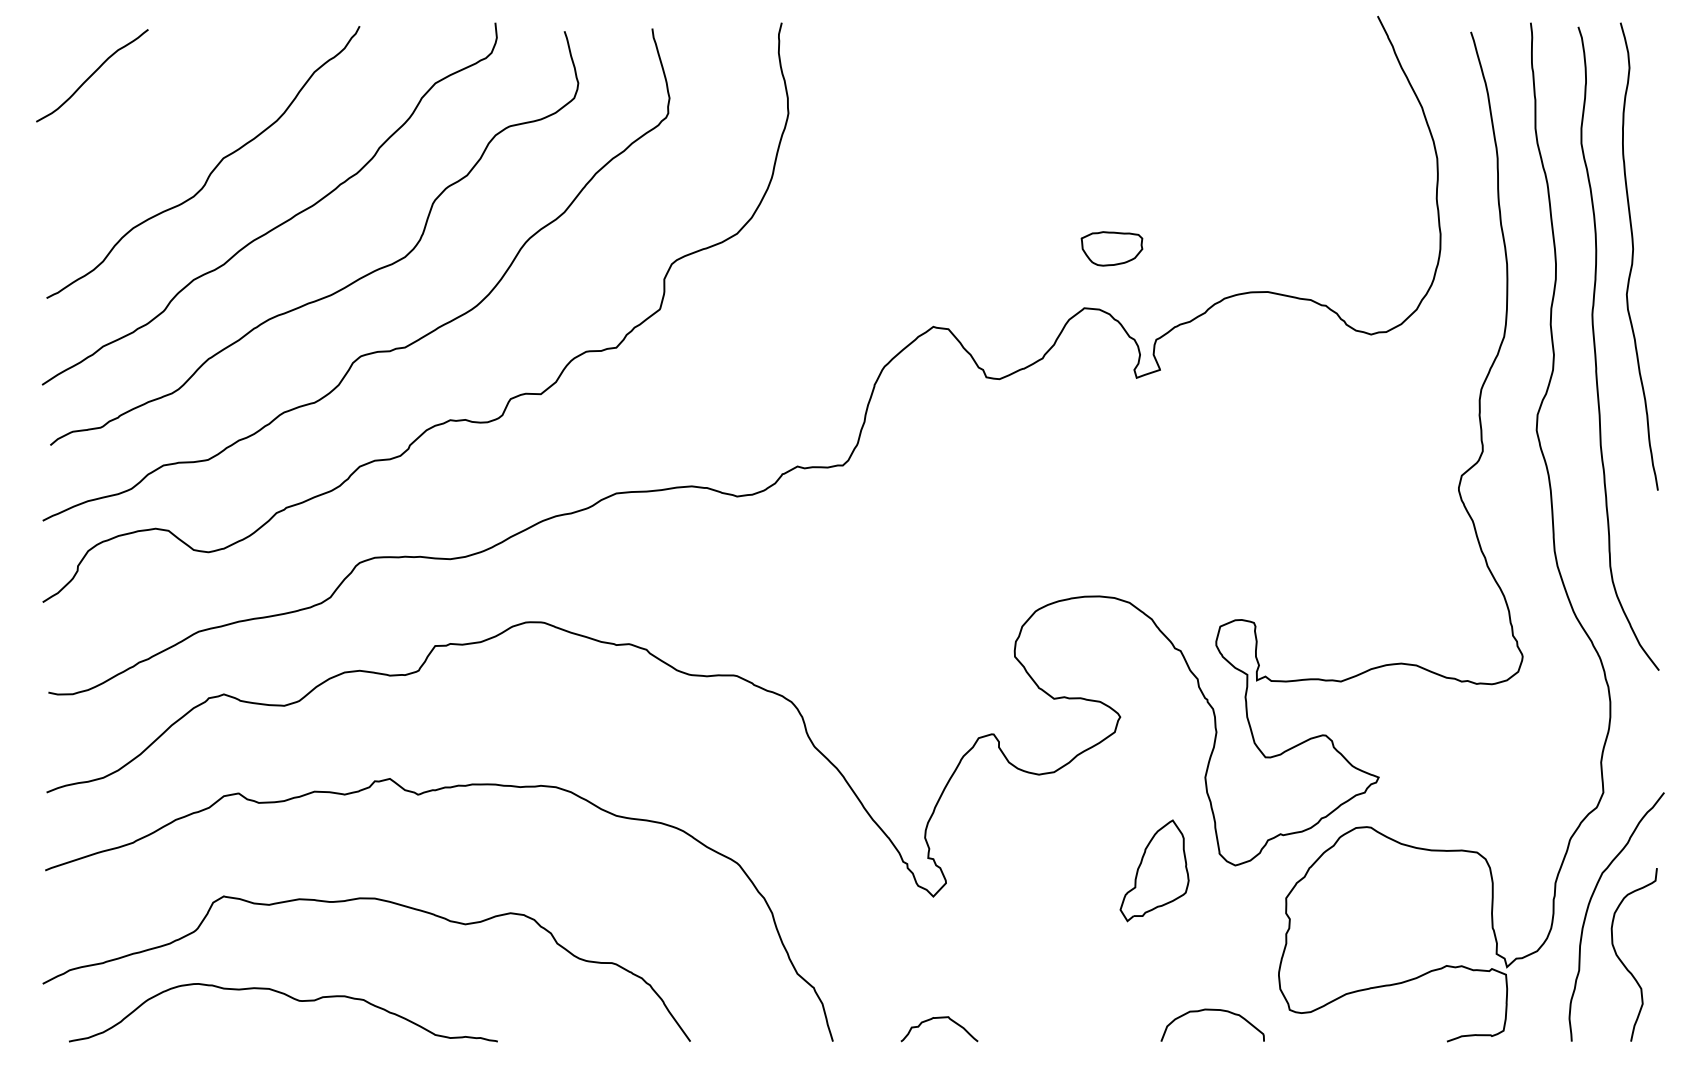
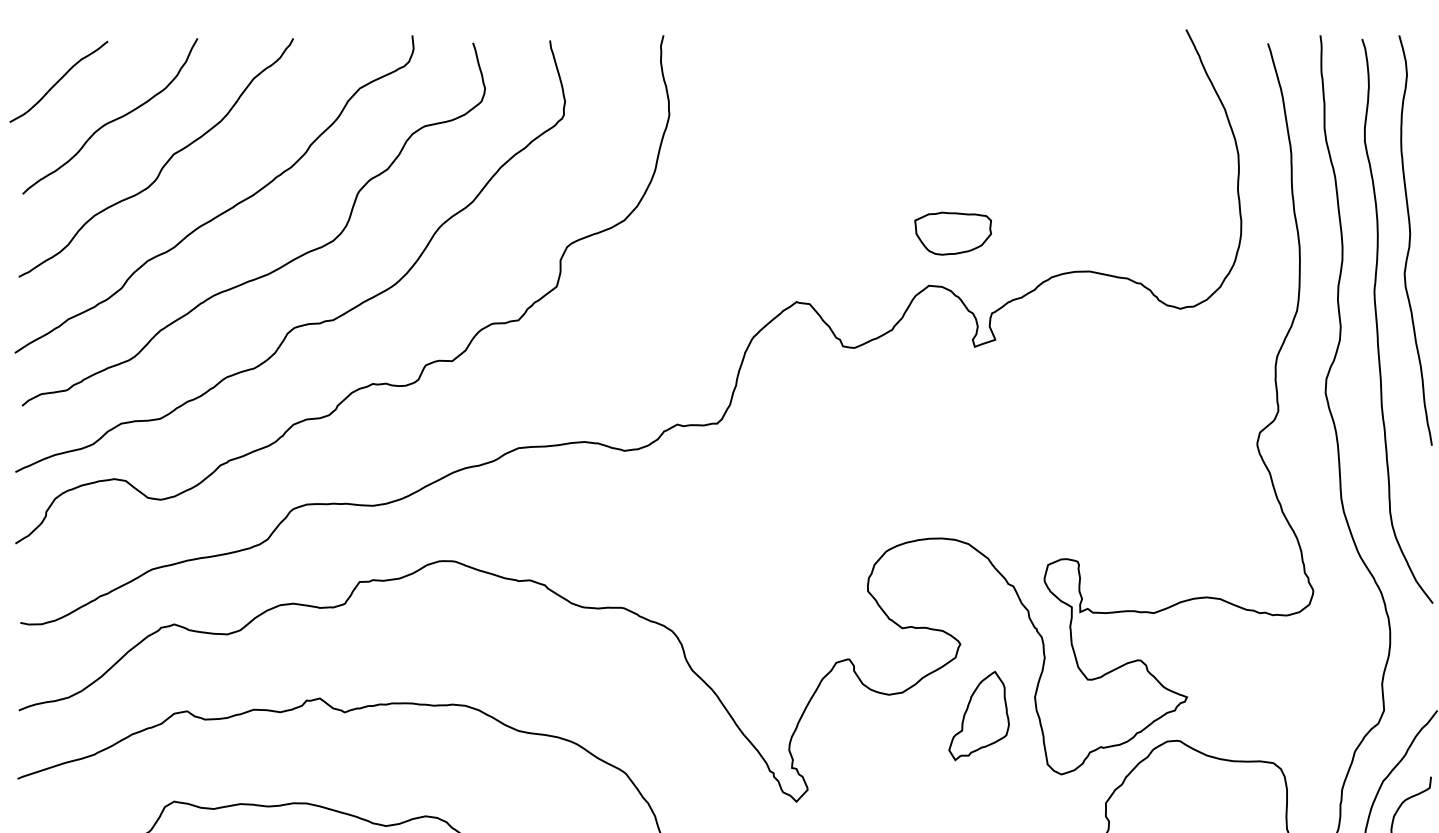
curve: (153, 119) -> (112, 120), added
part: (1111, 248) -> (952, 233), size x1.43
part: (1154, 870) -> (979, 715), moved

